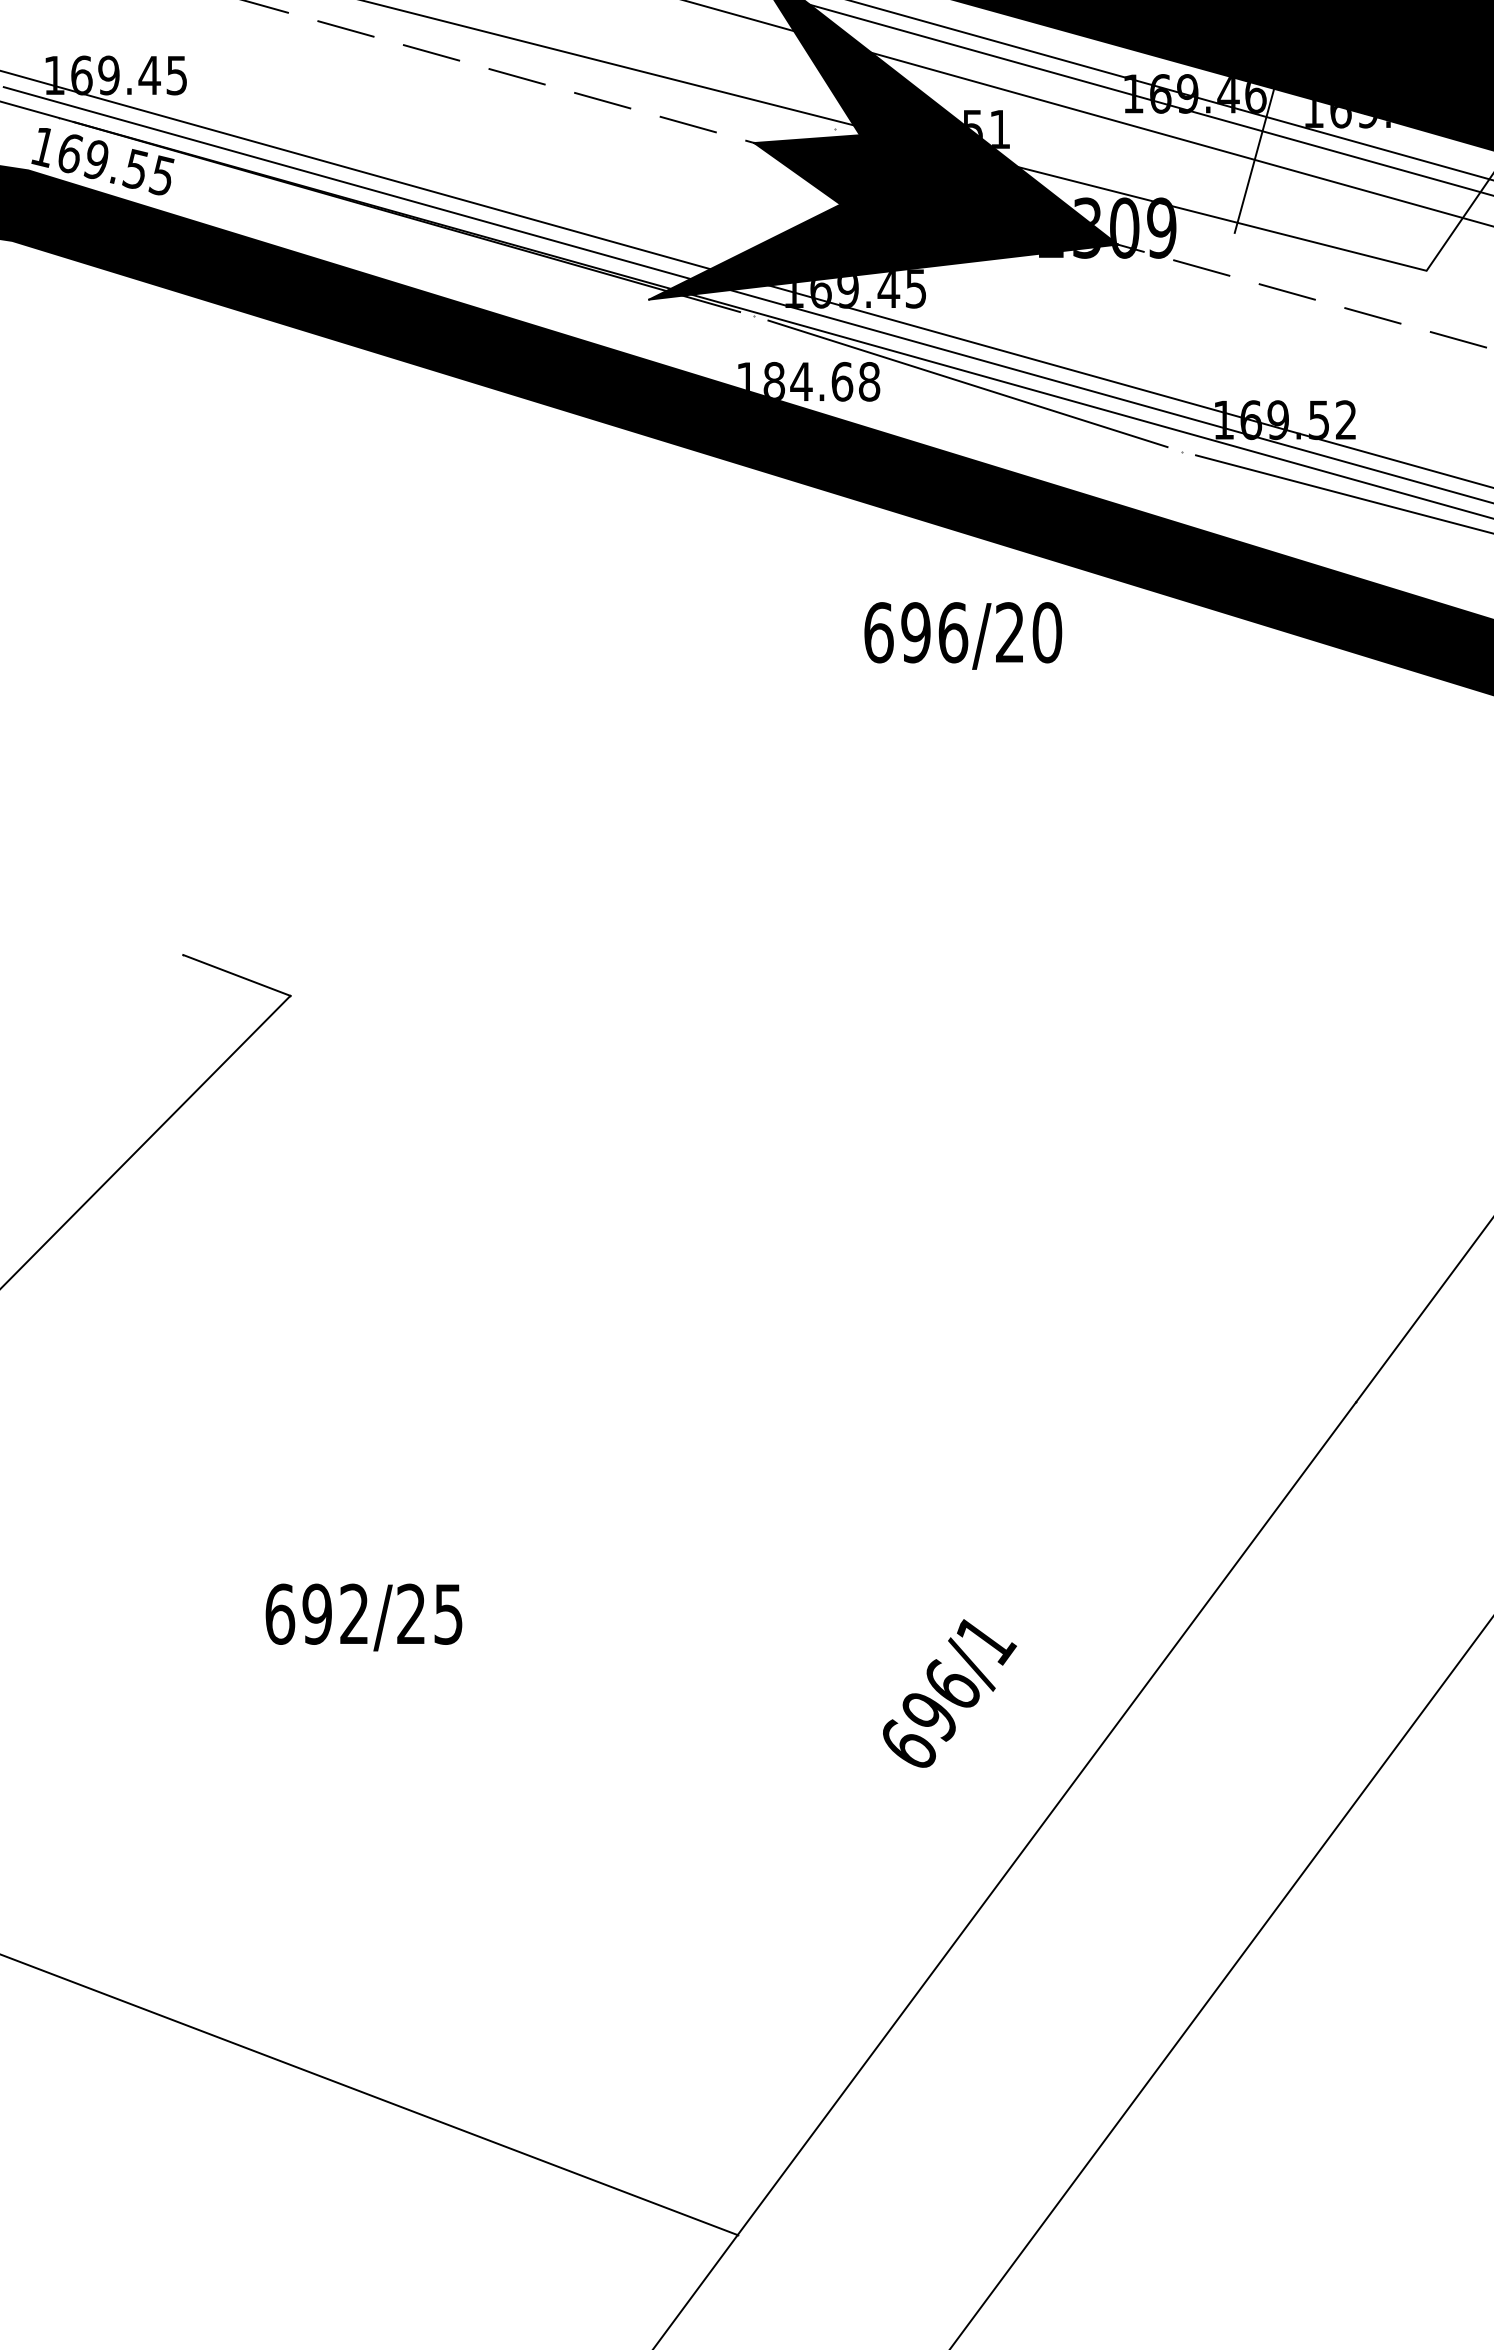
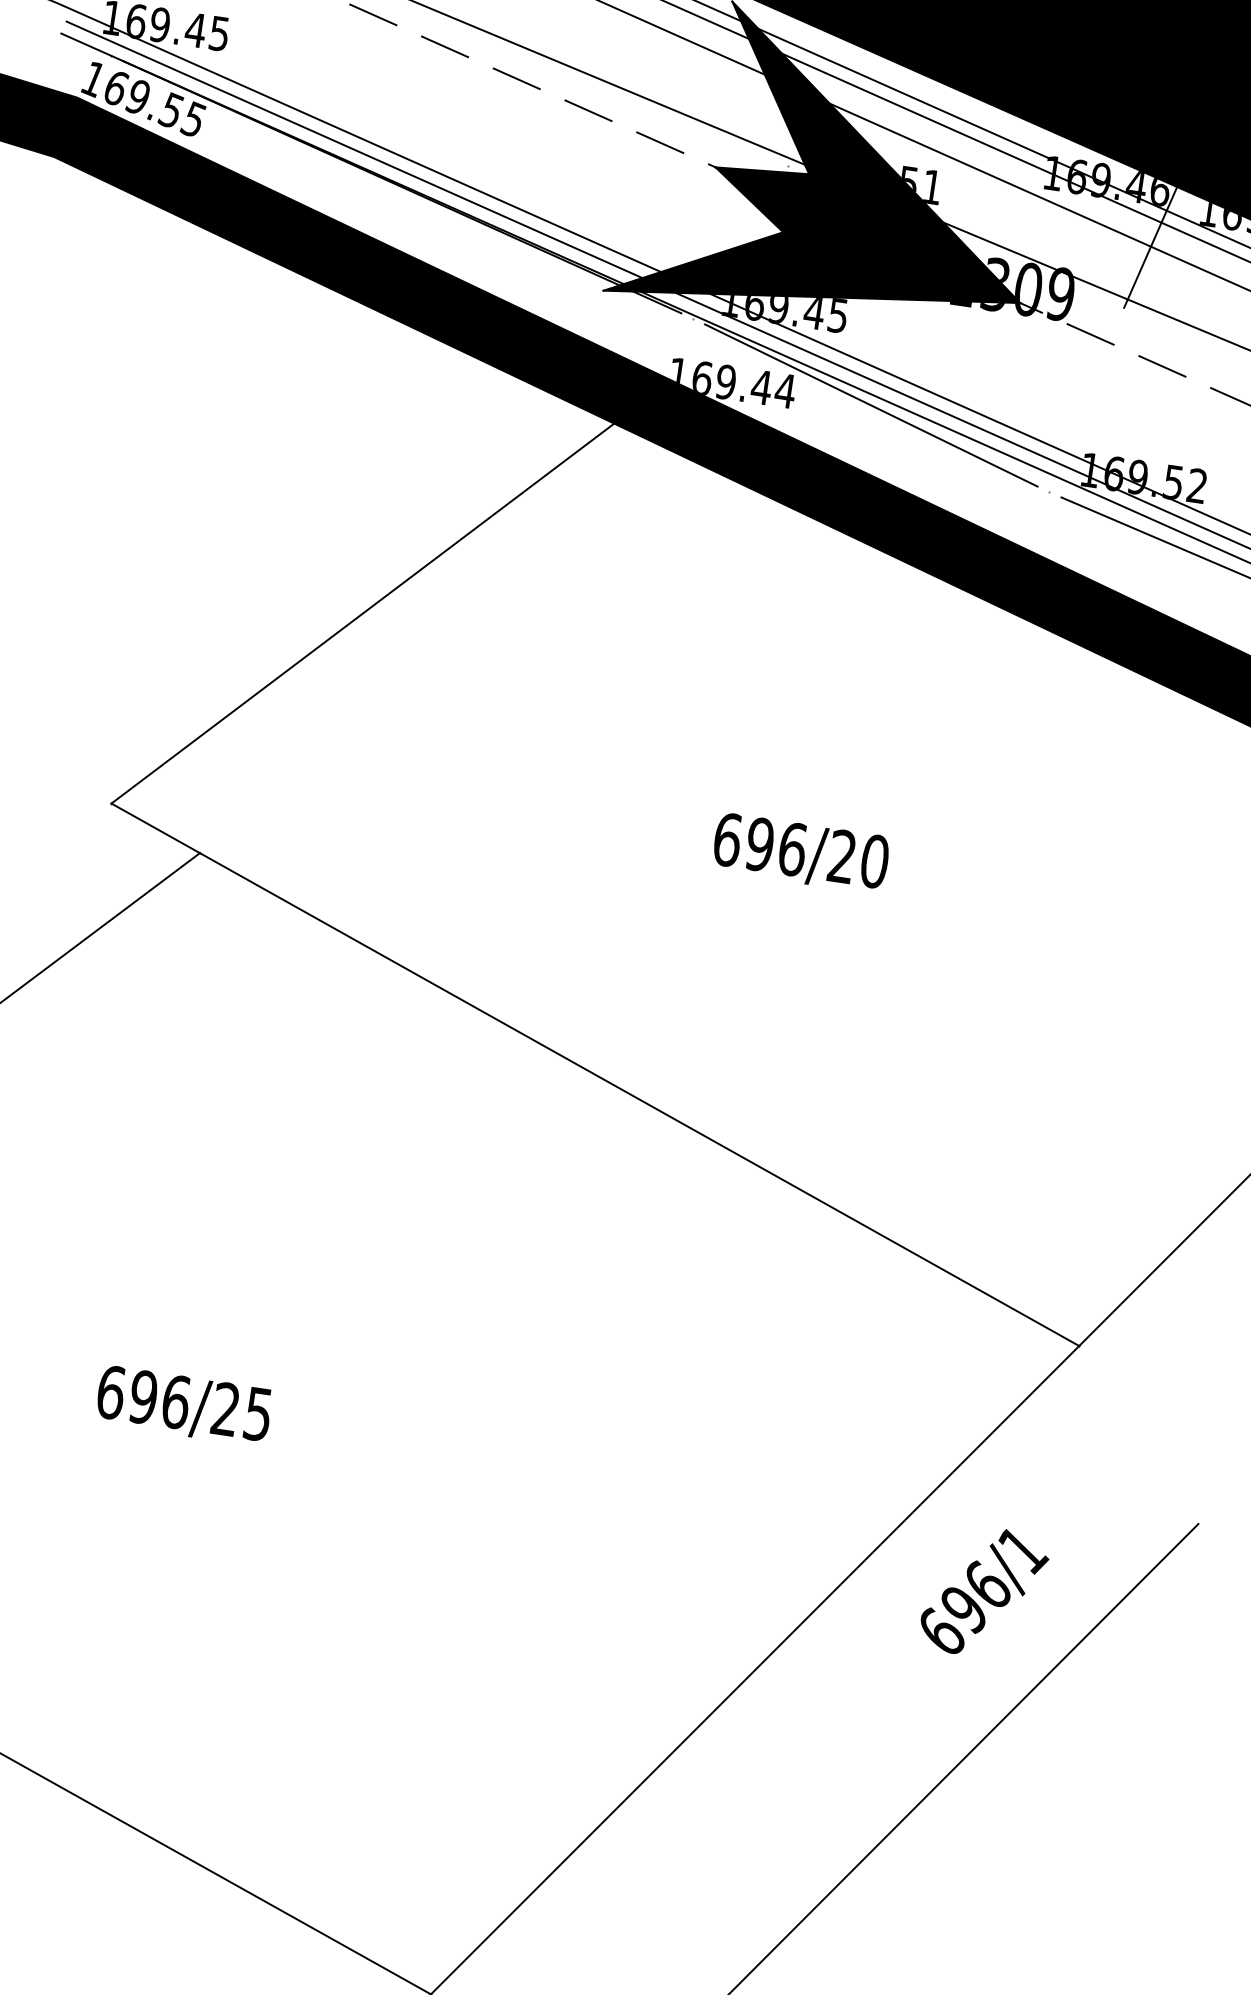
text: (821, 381) -> (743, 384), 184.68 -> 169.44
text: (963, 635) -> (801, 853), moved
line: (447, 685) -> (377, 602), added
line: (823, 1198) -> (639, 1099), added
text: (354, 1613) -> (176, 1401), 692/25 -> 696/25
text: (949, 1693) -> (984, 1592), moved

